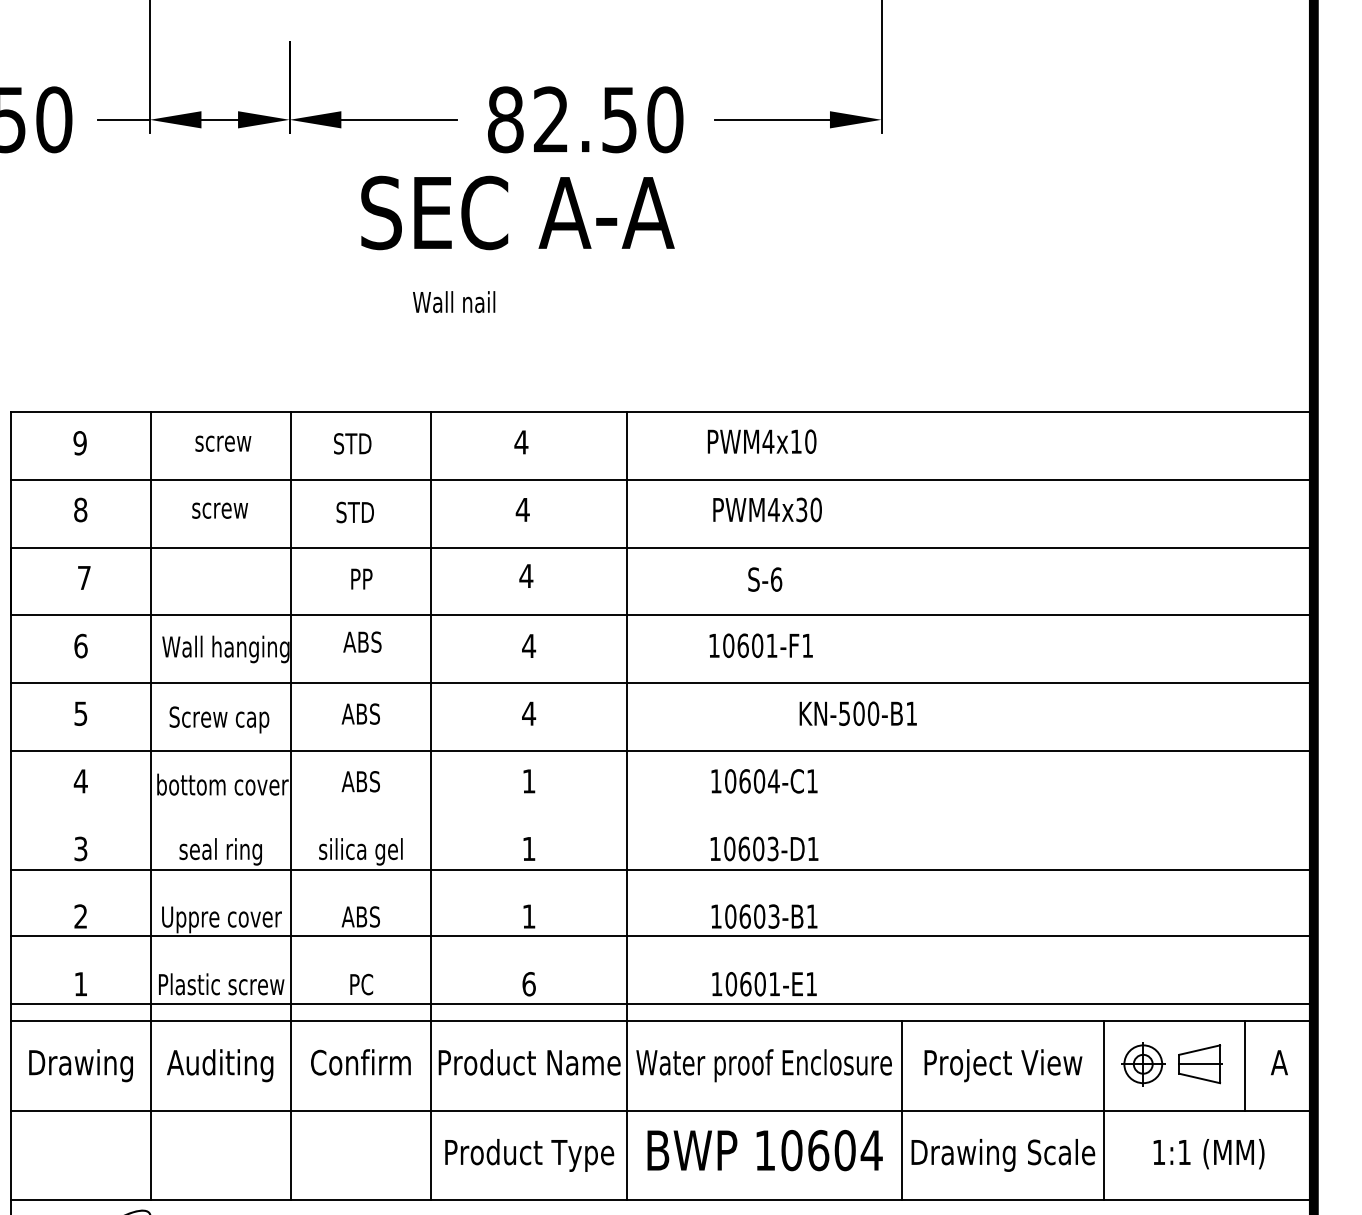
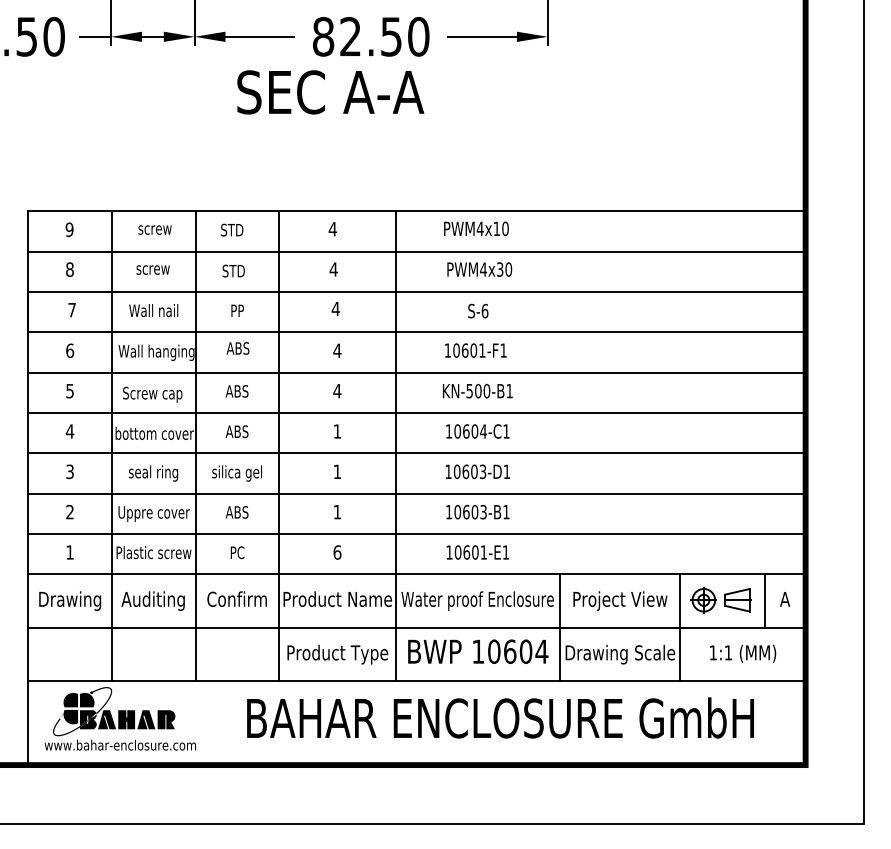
text: (453, 301) -> (153, 310), moved
text: (857, 712) -> (477, 390), moved
line: (661, 870) -> (416, 453), moved
line: (661, 935) -> (416, 493), moved
line: (661, 1004) -> (416, 534), moved

